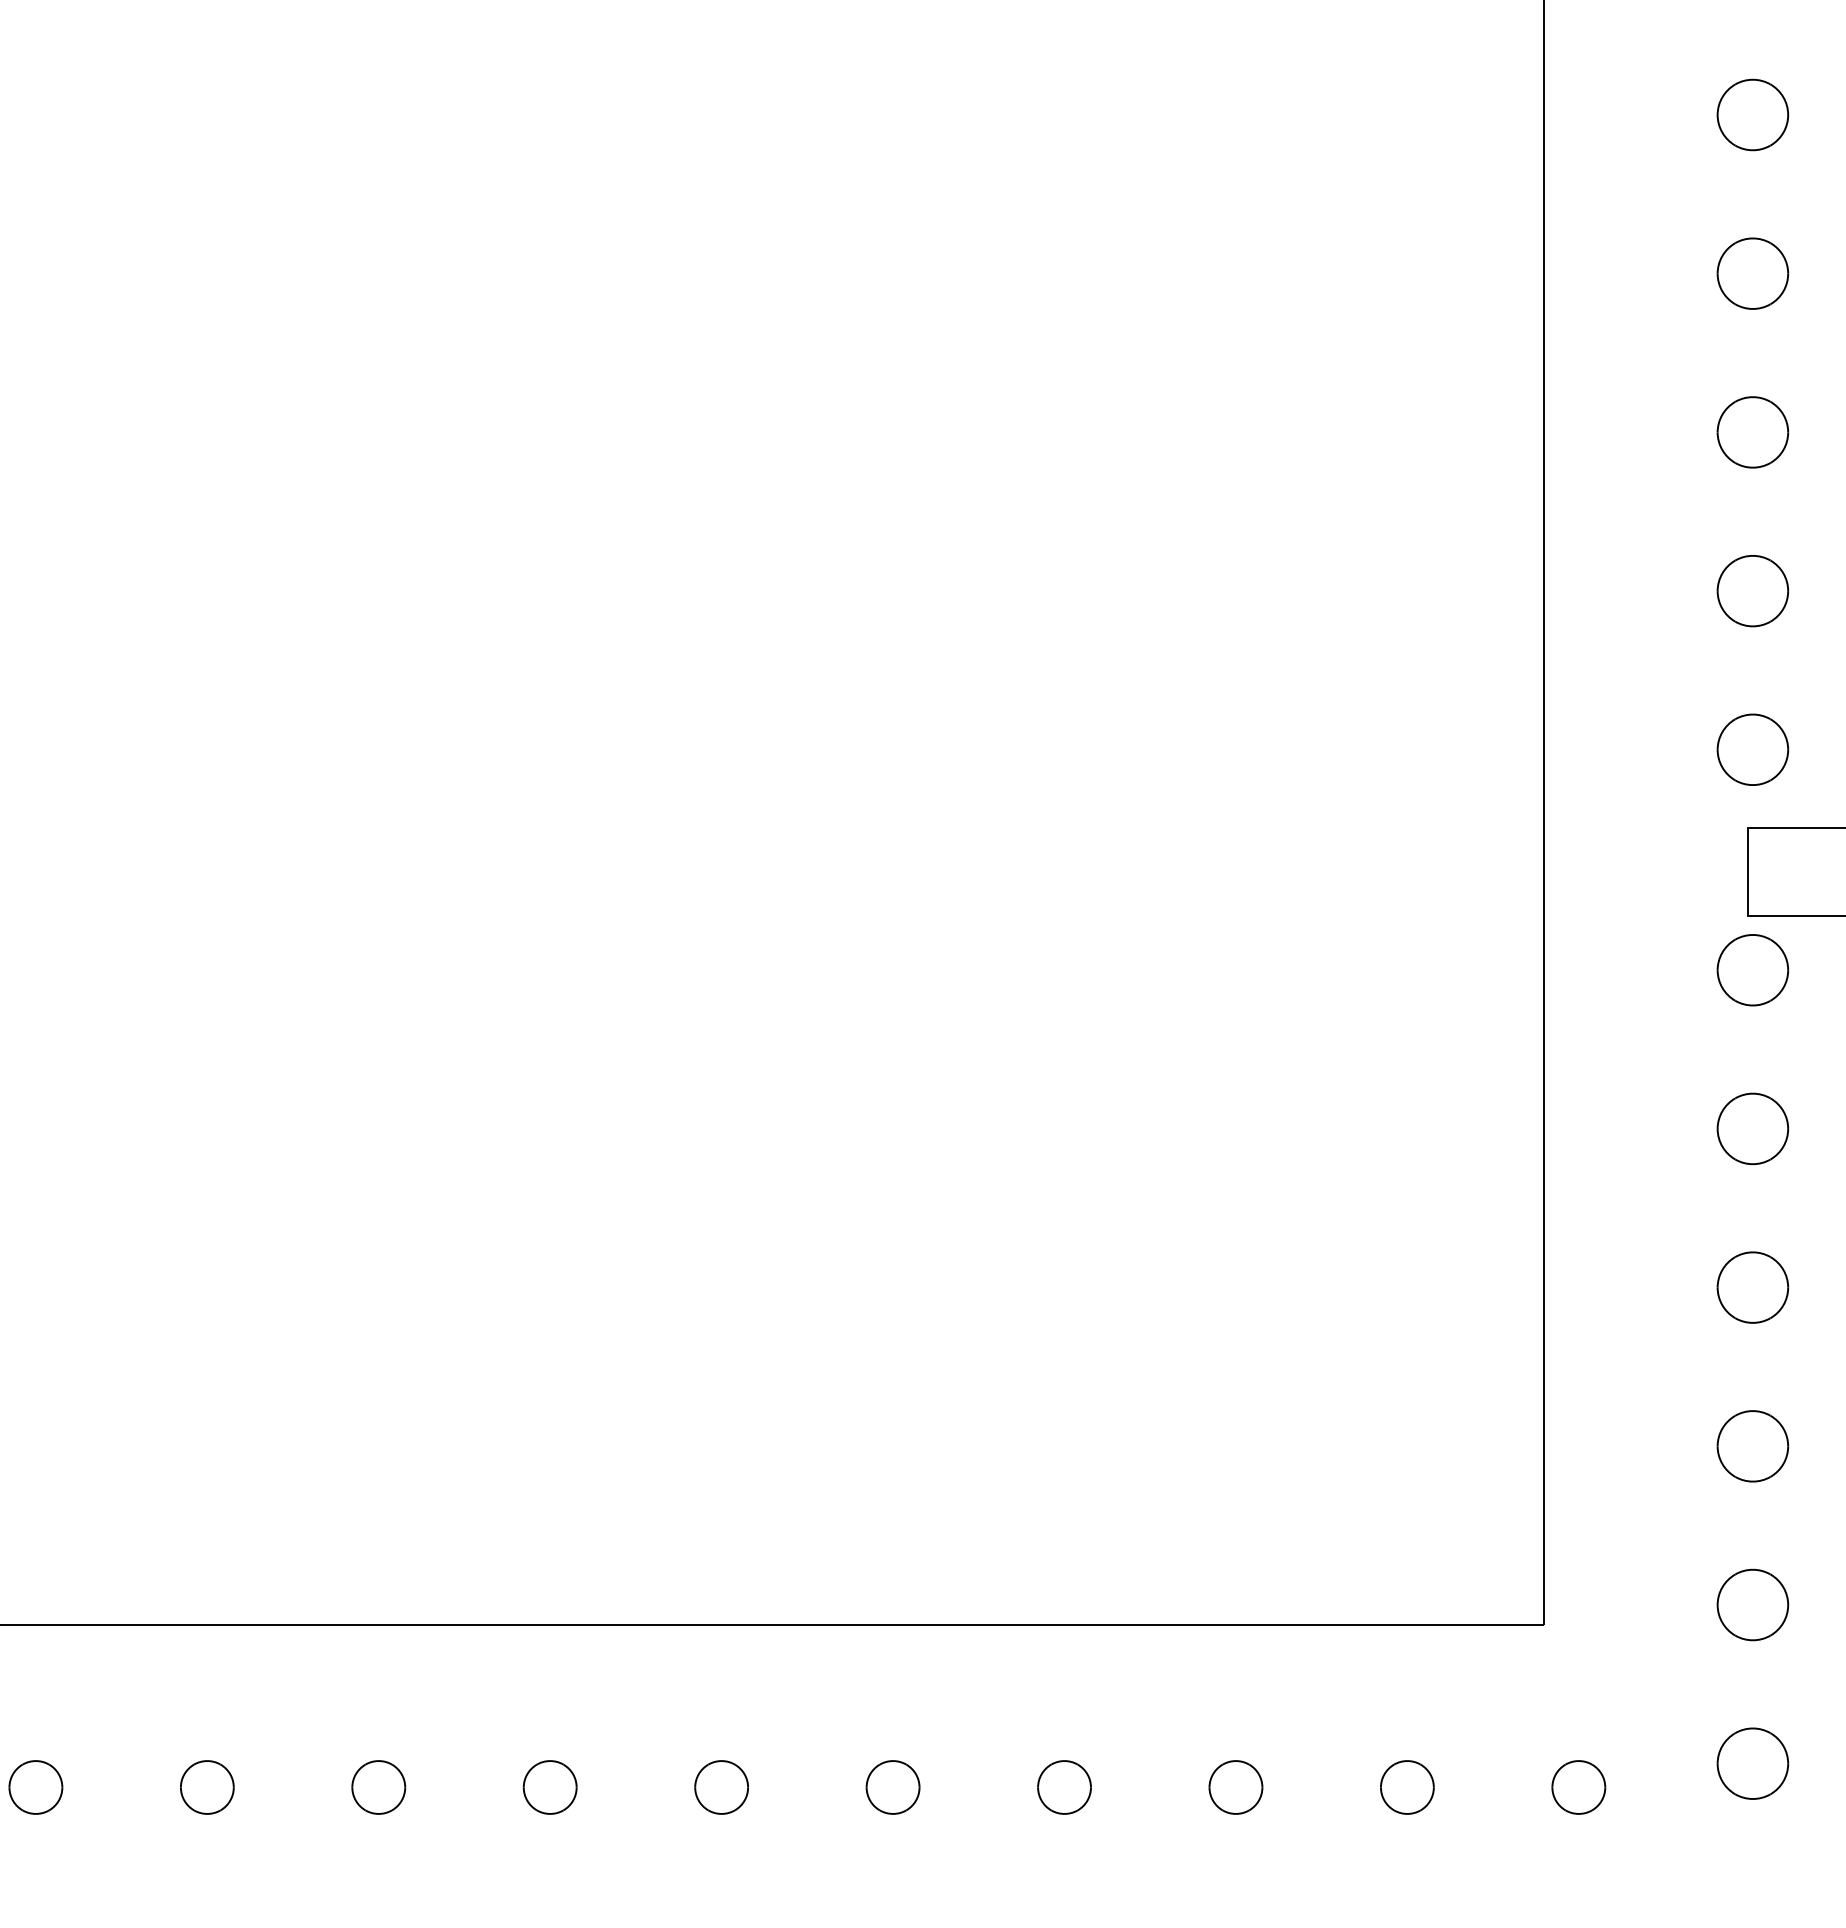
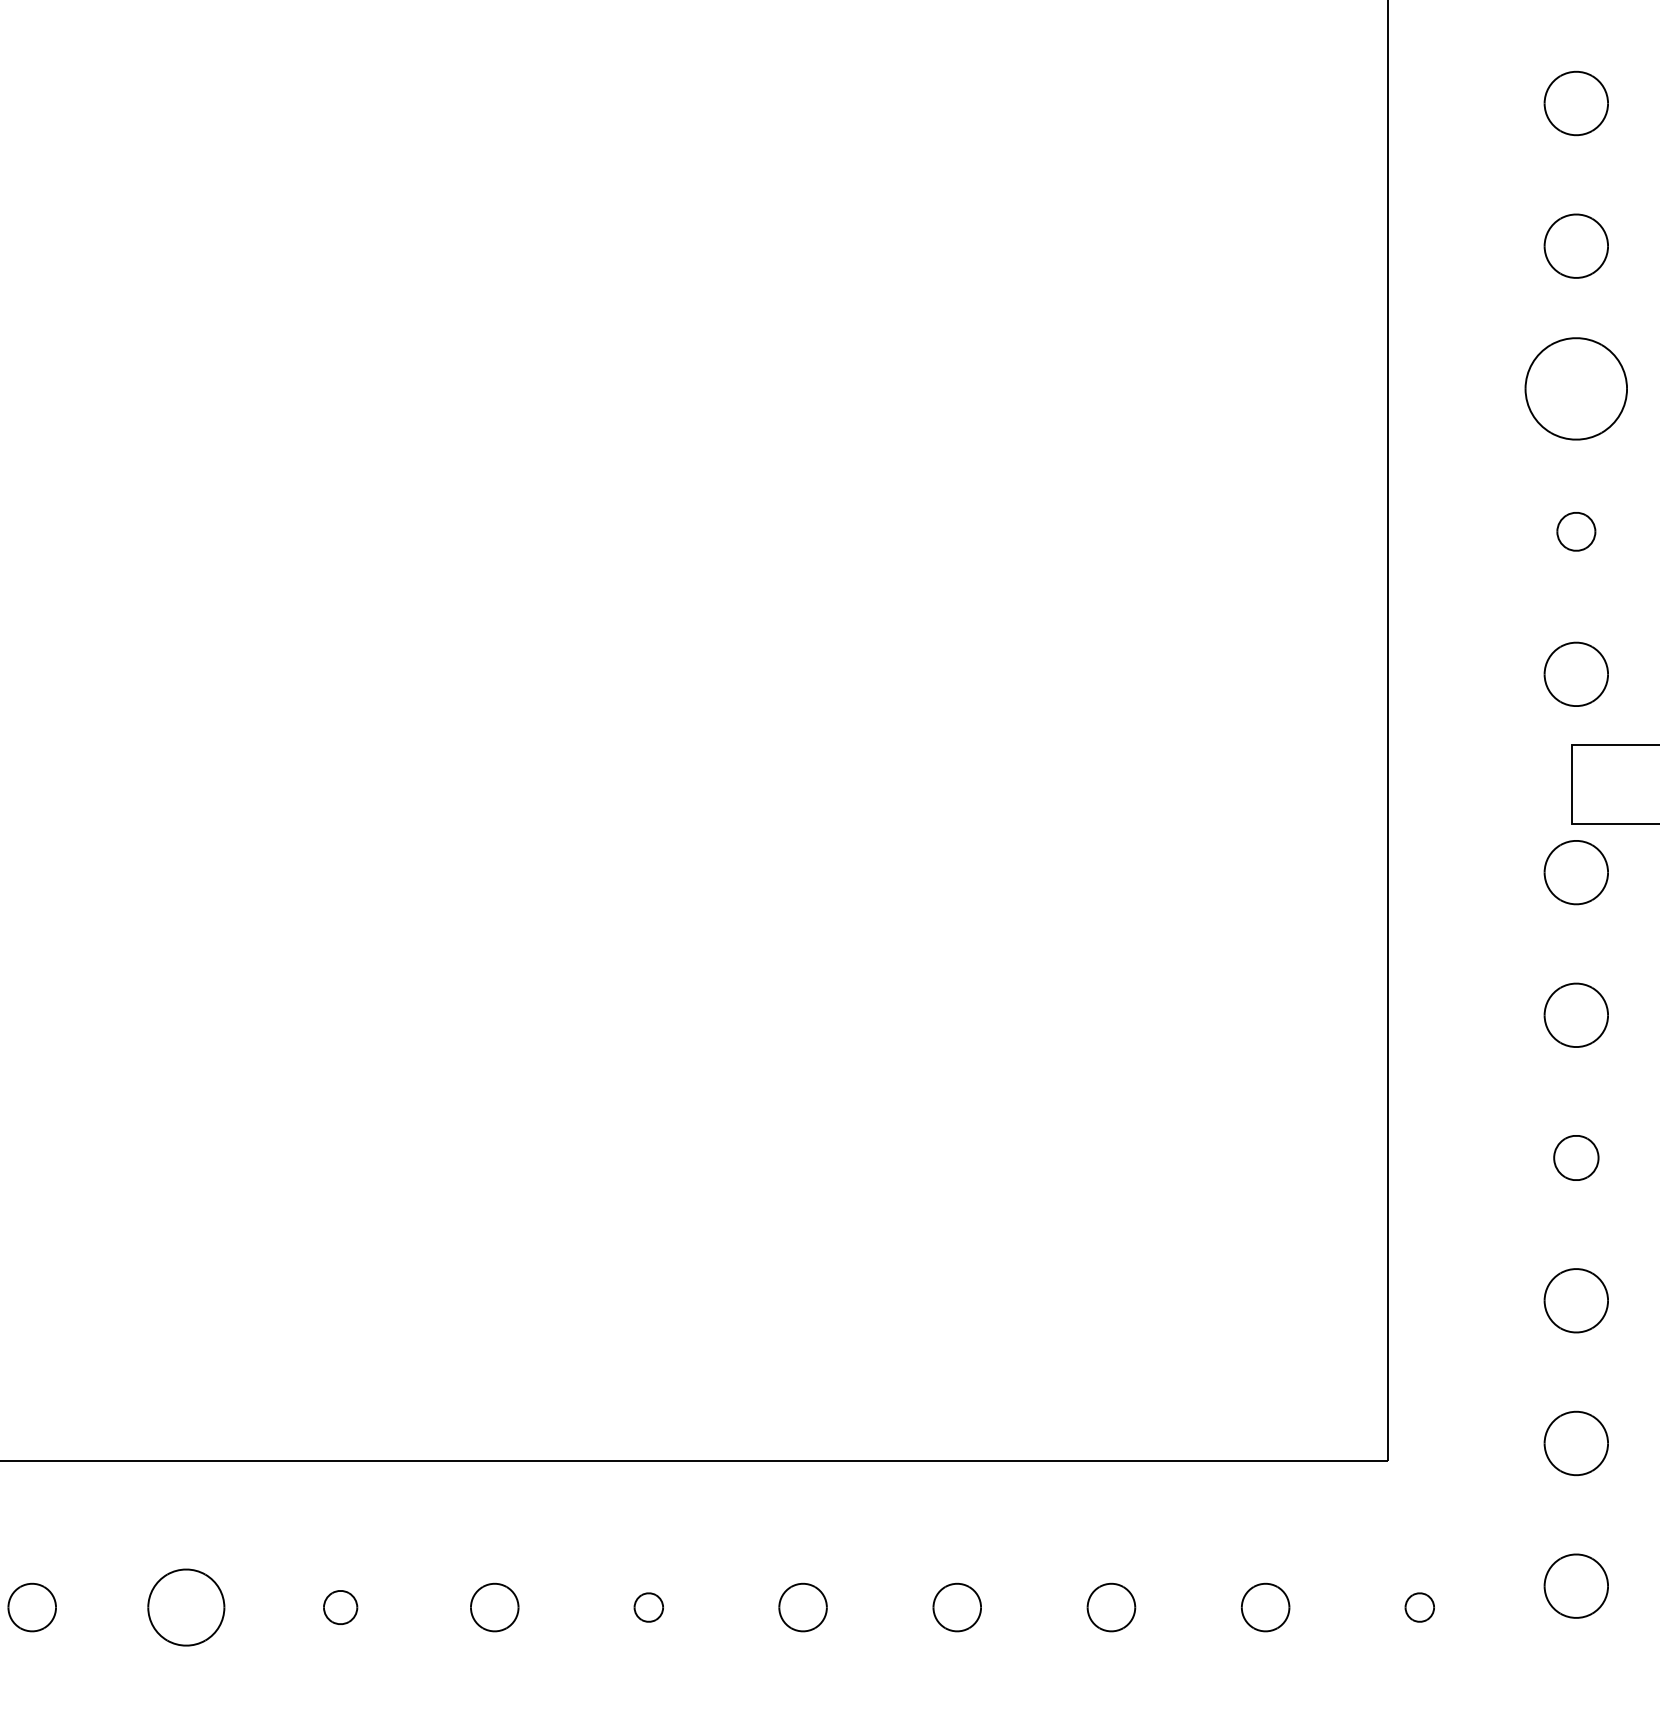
part: (1752, 432) -> (1575, 389), size x1.6
part: (1752, 591) -> (1575, 532), size x0.6
part: (1752, 1287) -> (1575, 1157), size x0.7
part: (207, 1787) -> (186, 1607), size x1.6
part: (378, 1787) -> (340, 1607), size x0.7
part: (721, 1787) -> (648, 1607), size x0.6
part: (1578, 1787) -> (1419, 1607), size x0.6

